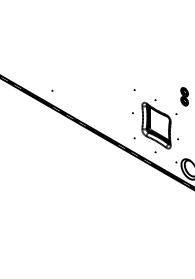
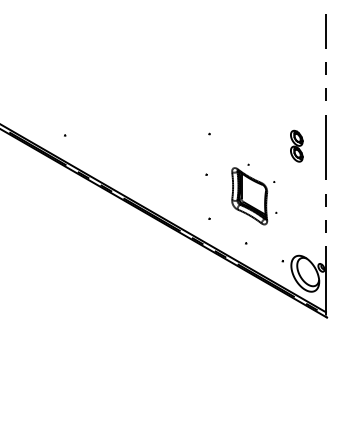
part: (160, 124) -> (254, 194), size x0.7

